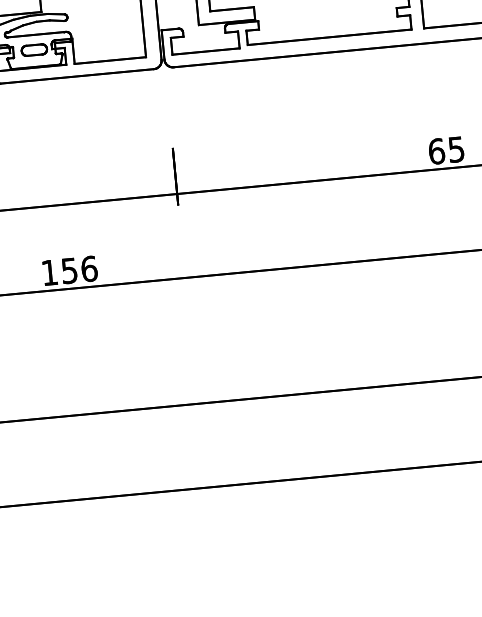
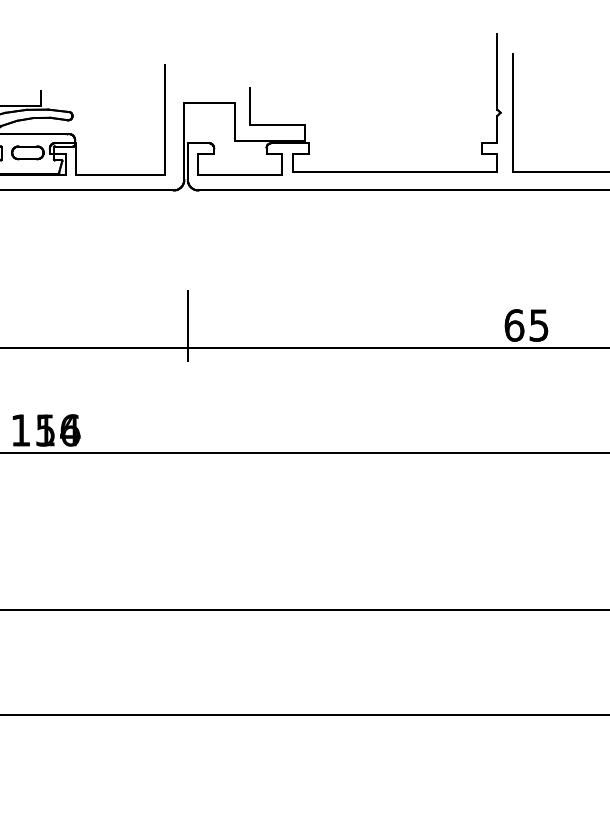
text: (79, 269) -> (58, 430), 156 -> 114

